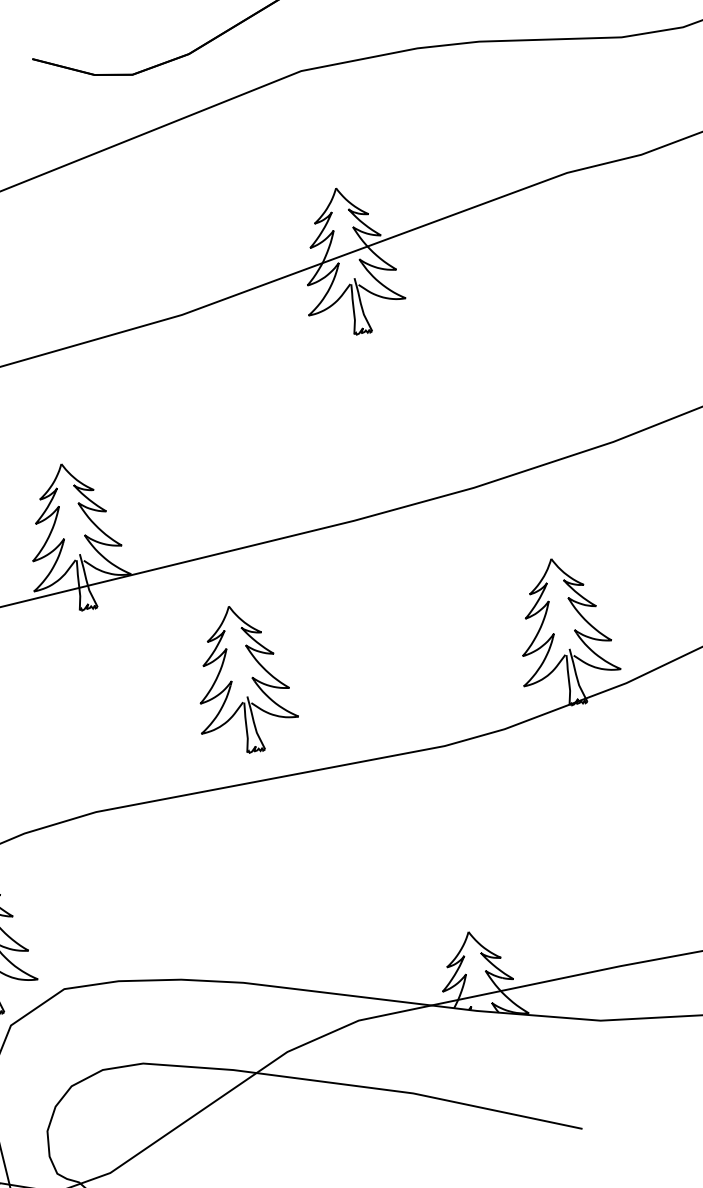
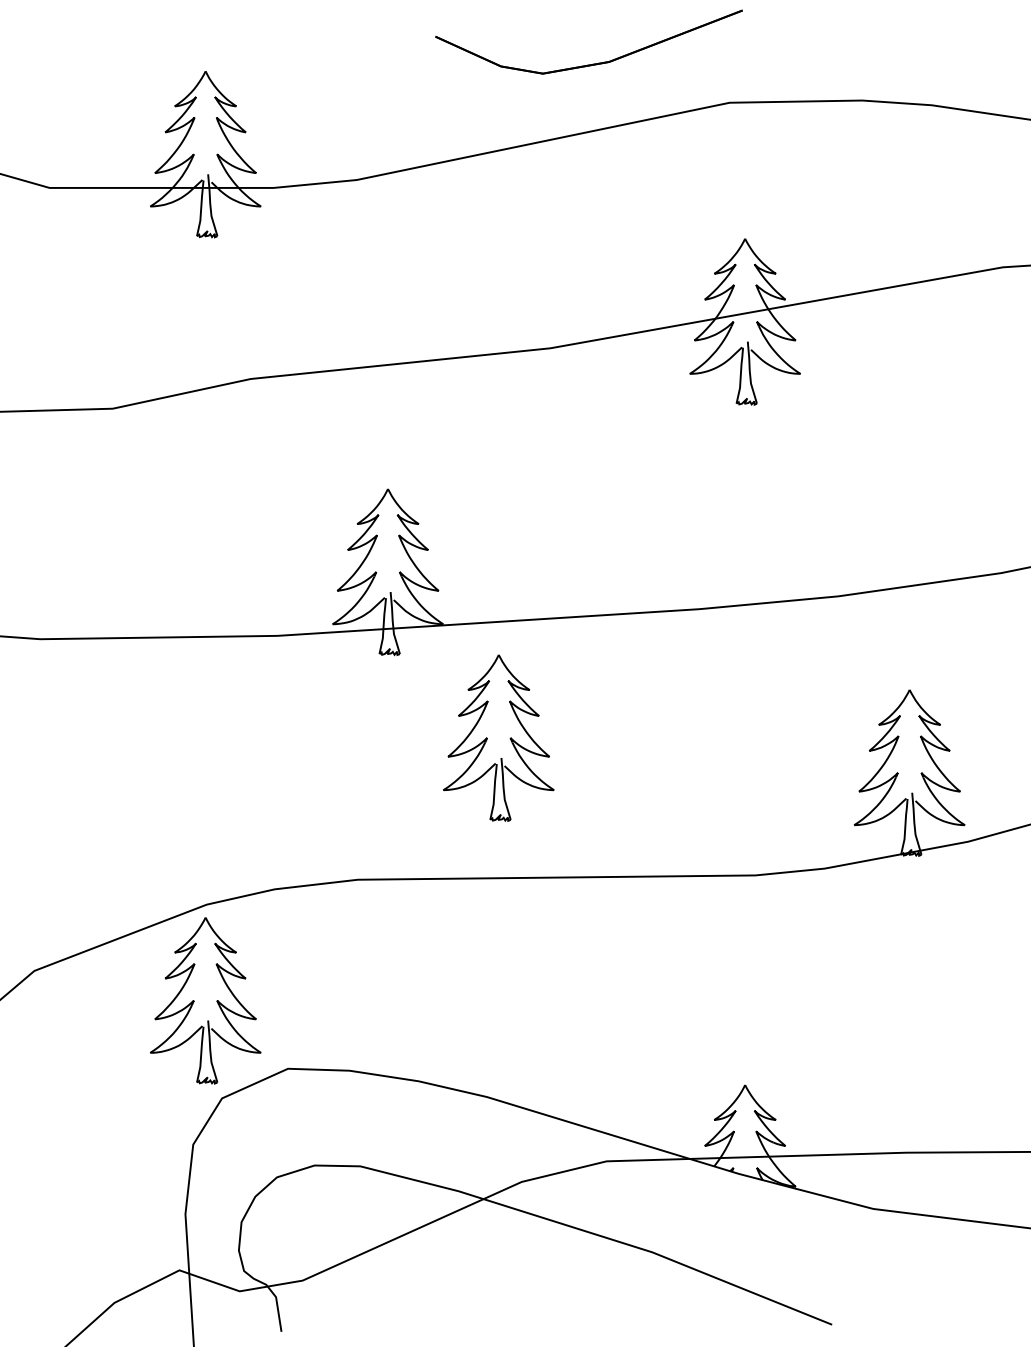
part: (241, 678) -> (498, 737), moved

